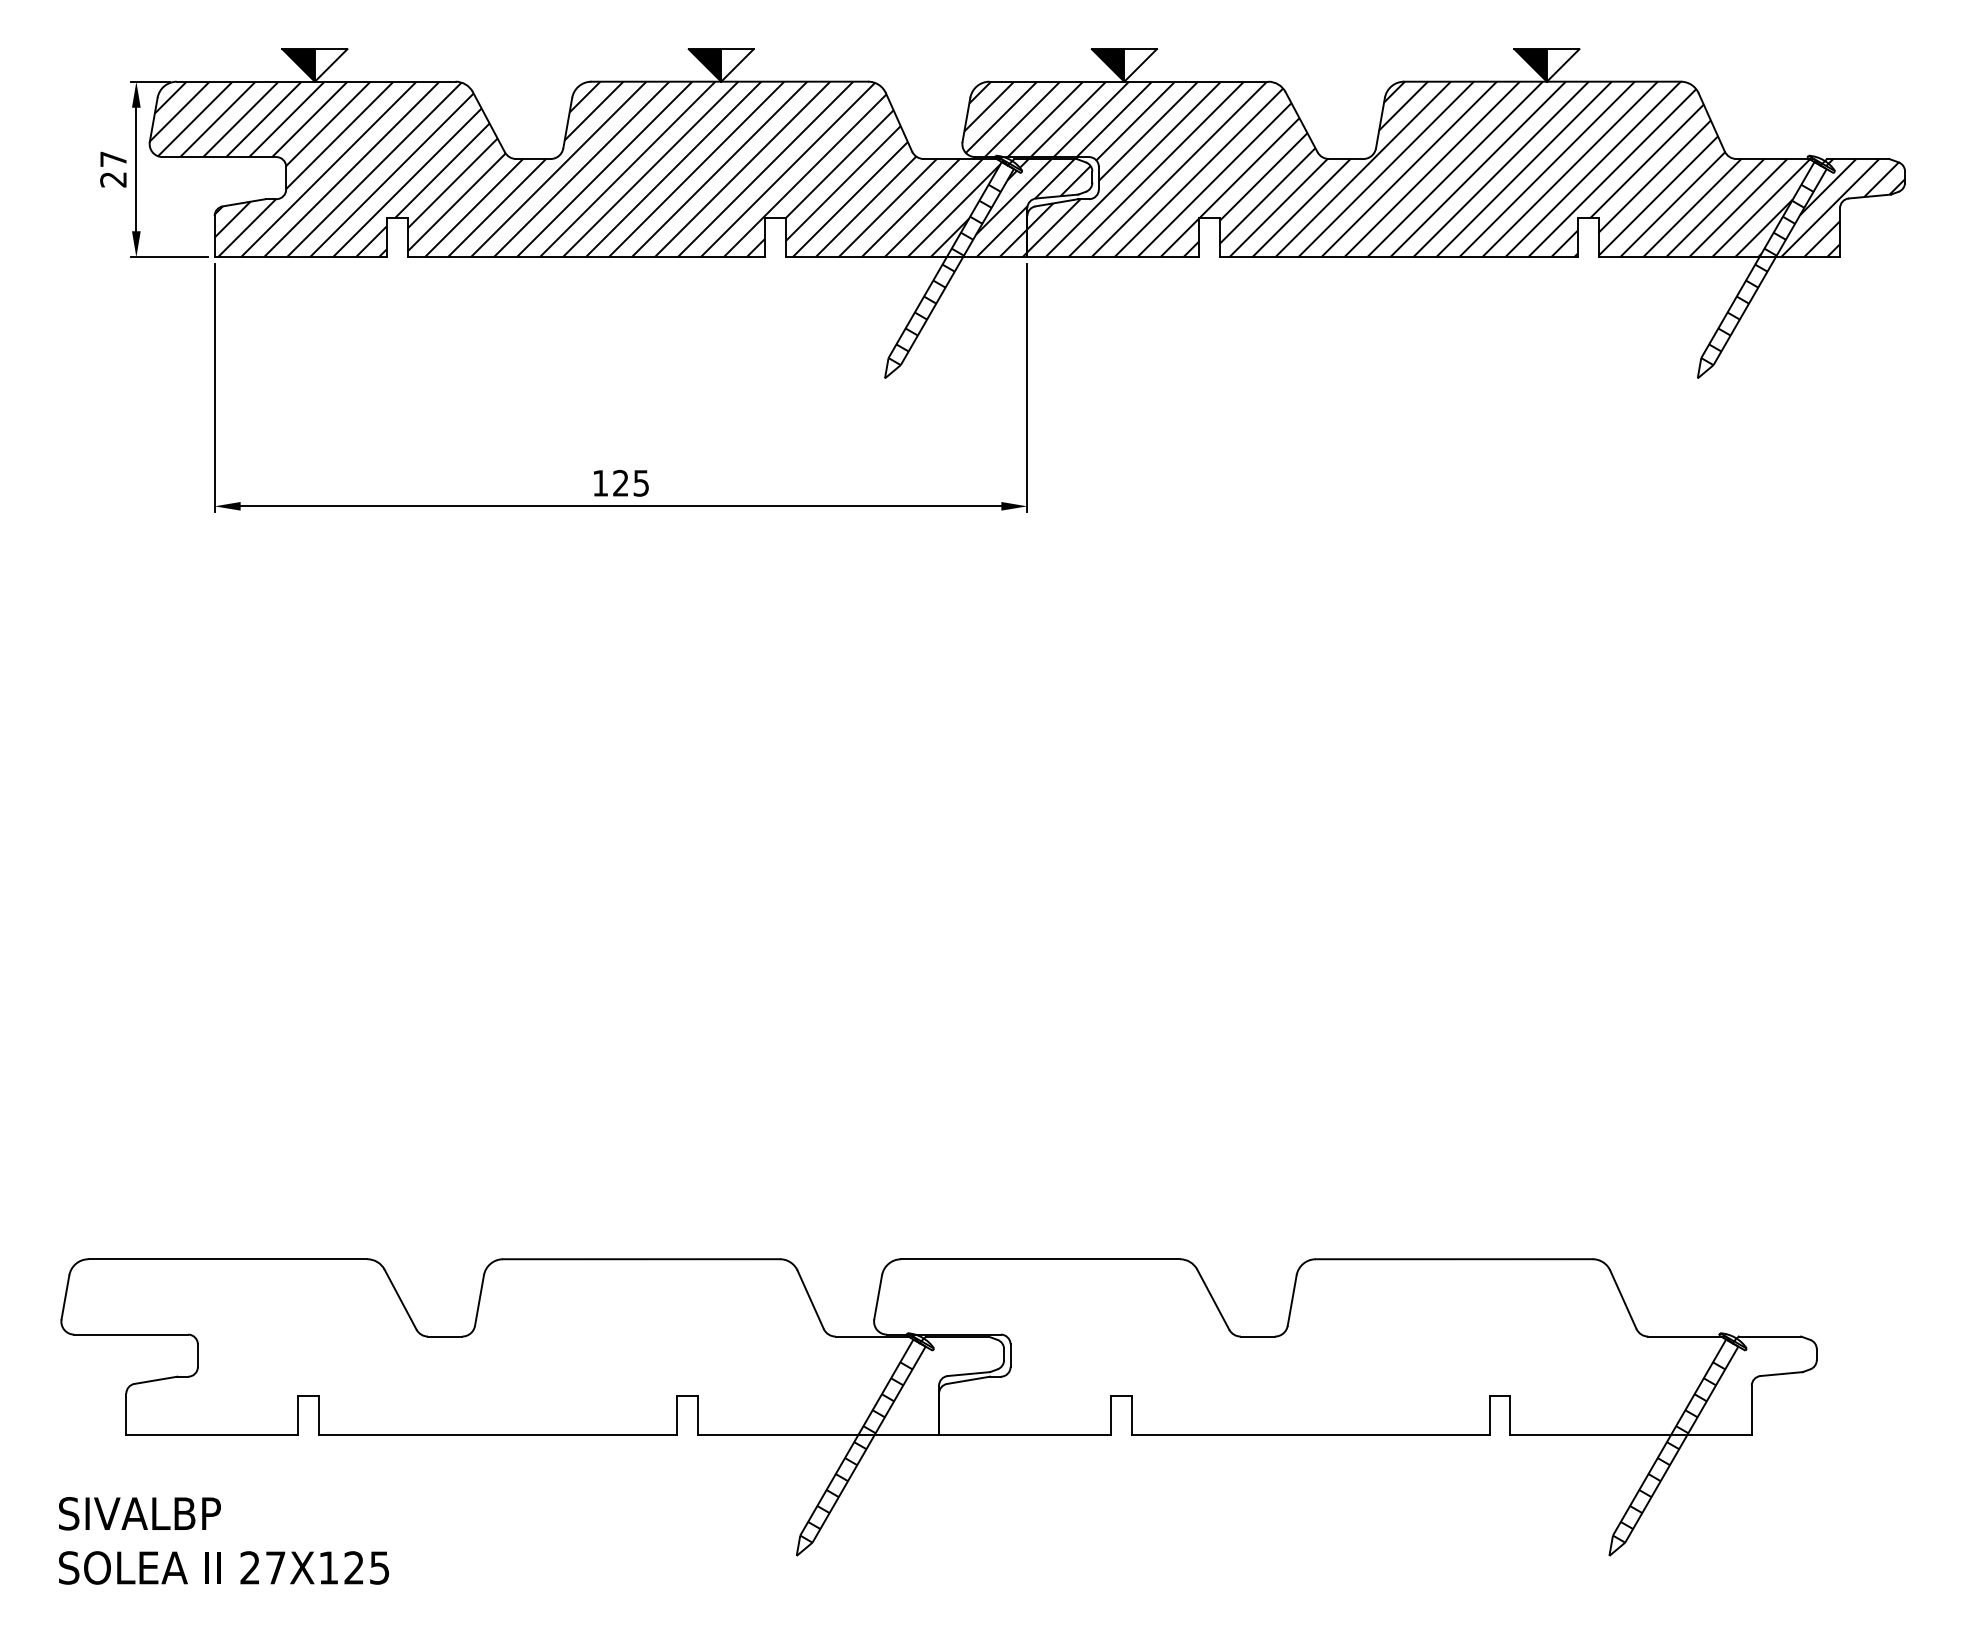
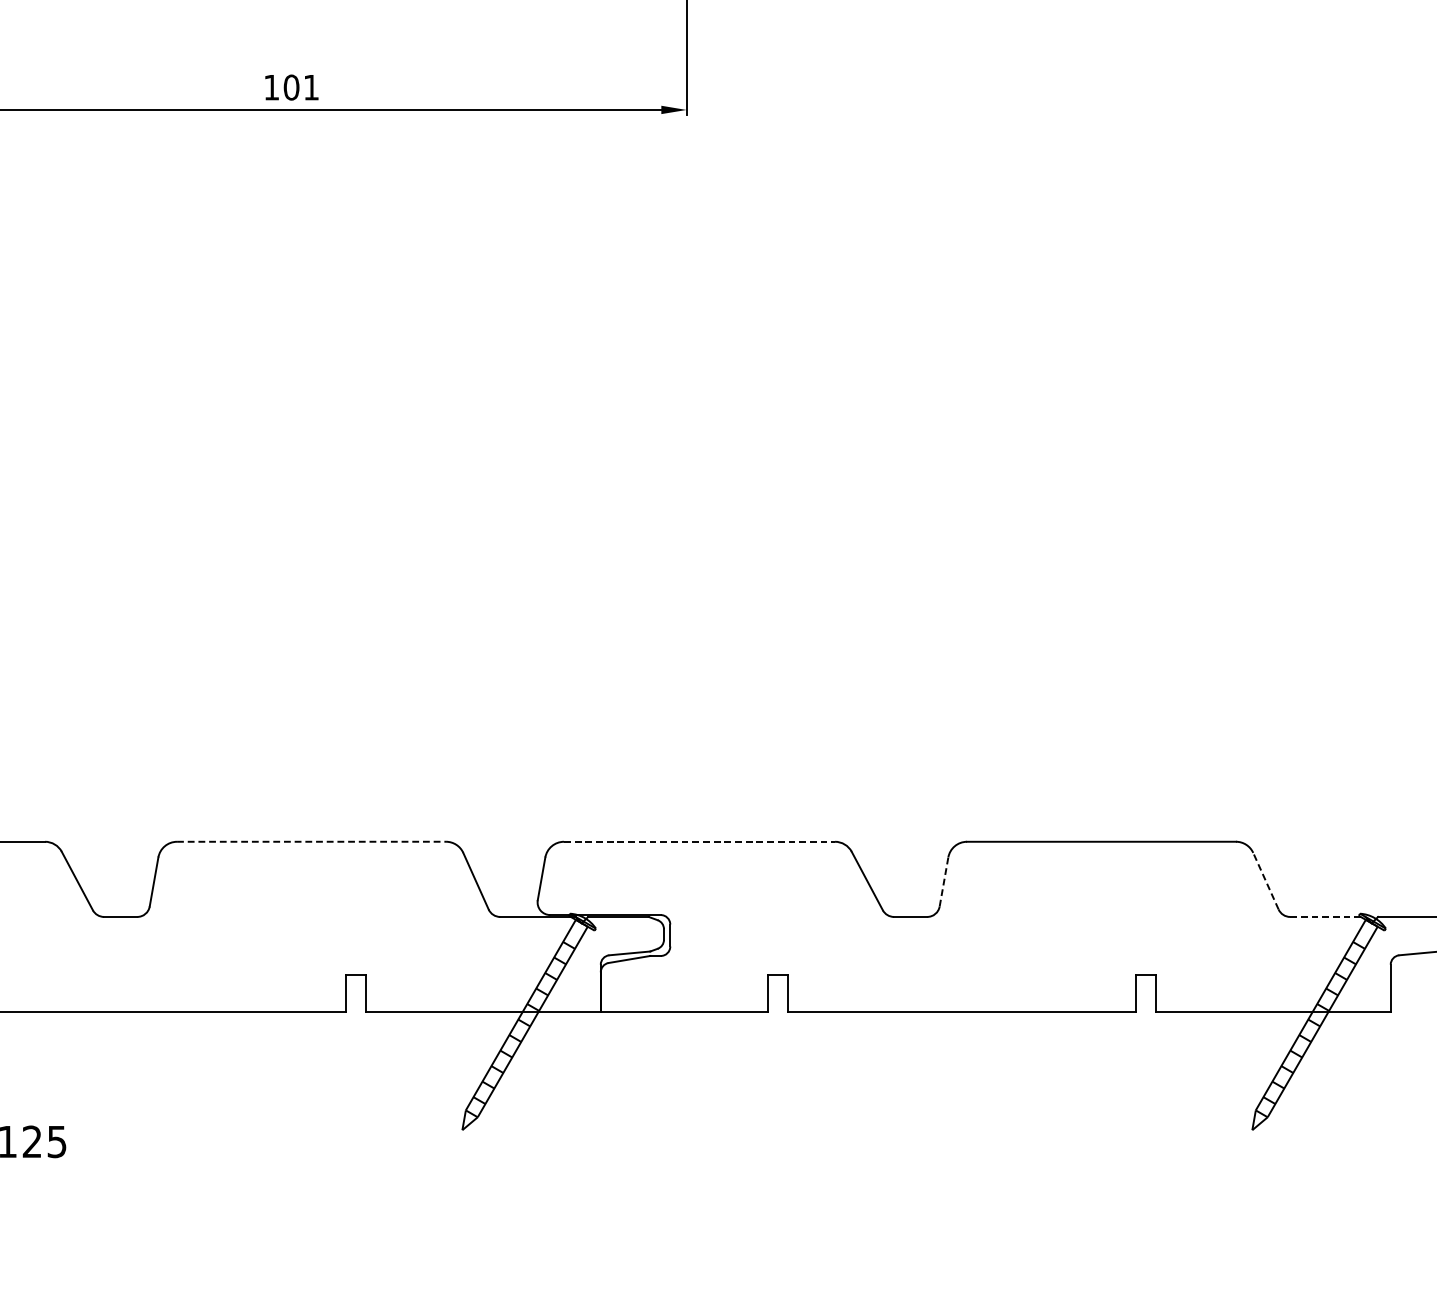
text: (630, 482) -> (300, 86), 125 -> 101
line: (642, 1259) -> (312, 842), solid -> dashed
line: (1041, 1259) -> (700, 842), solid -> dashed
line: (1623, 1299) -> (1266, 880), solid -> dashed
line: (1292, 1300) -> (944, 881), solid -> dashed
line: (1687, 1336) -> (1328, 916), solid -> dashed

